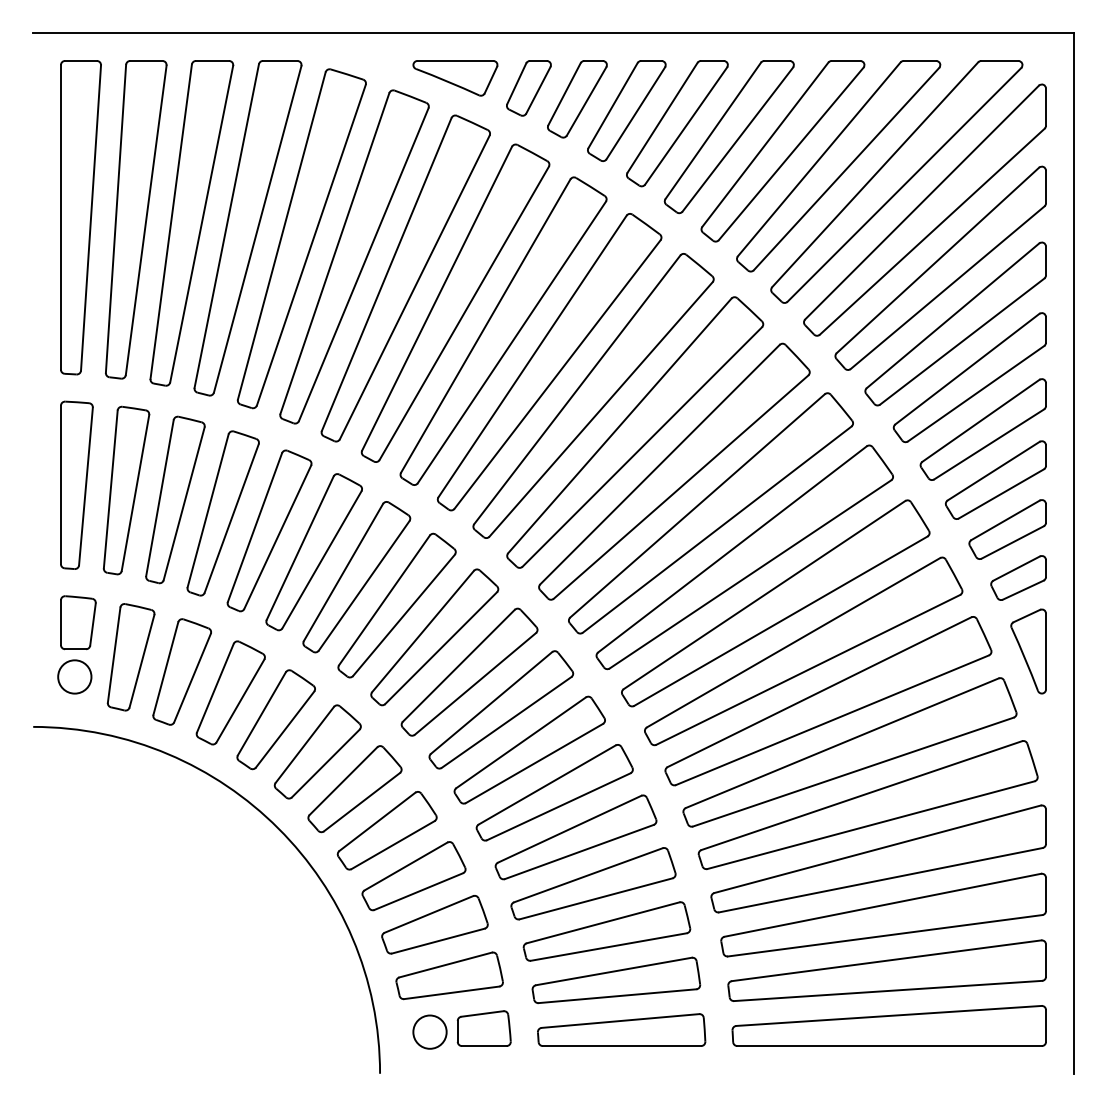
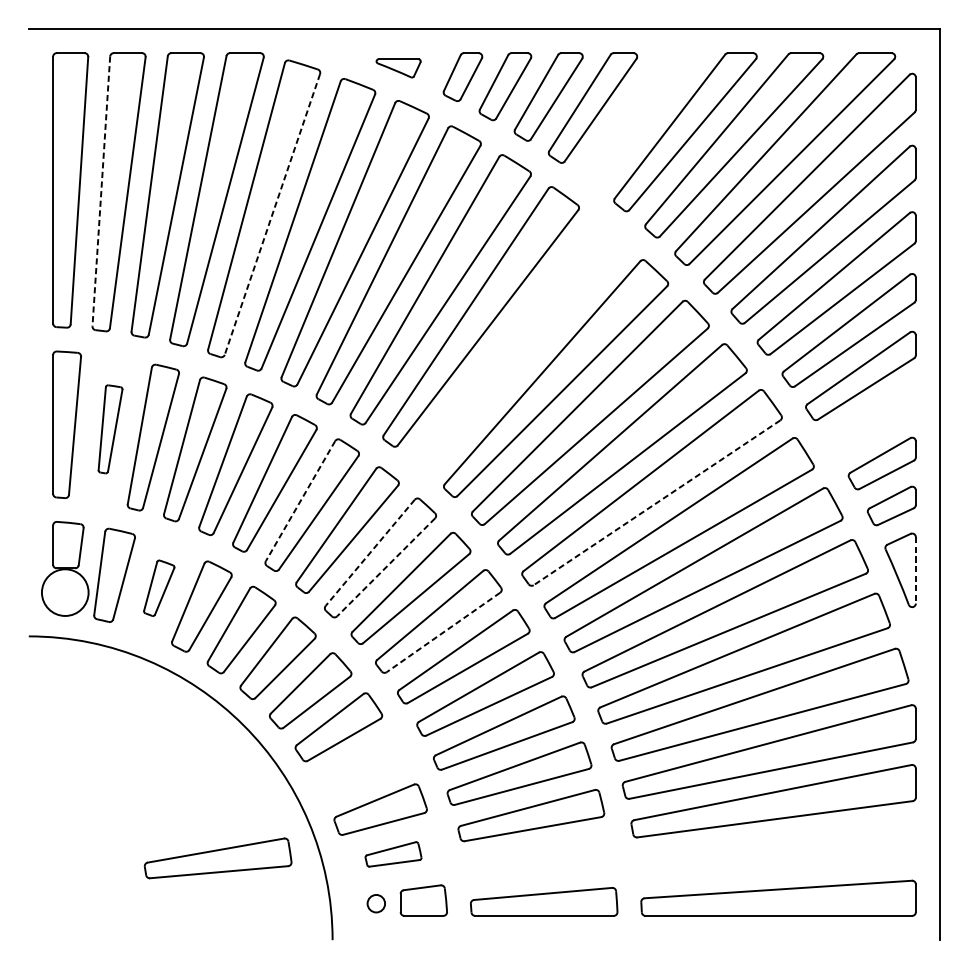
part: (455, 78) -> (398, 68), size x0.6
part: (728, 137) -> (637, 120), removed
line: (115, 219) -> (100, 191), solid -> dashed
line: (311, 245) -> (272, 214), solid -> dashed
part: (593, 395) -> (519, 346), removed
part: (995, 479) -> (871, 419), removed
part: (126, 490) -> (110, 429), size x0.6
line: (343, 572) -> (300, 501), solid -> dashed
line: (750, 574) -> (657, 502), solid -> dashed
line: (422, 631) -> (369, 552), solid -> dashed
line: (440, 648) -> (385, 567), solid -> dashed
line: (1046, 651) -> (916, 570), solid -> dashed
part: (181, 671) -> (158, 587), size x0.6
circle: (74, 676) -> (64, 592), size x1.6
line: (506, 722) -> (443, 632), solid -> dashed
part: (413, 876) -> (361, 767), removed
part: (886, 970) -> (776, 849), removed
part: (449, 975) -> (393, 854), size x0.6
part: (616, 980) -> (218, 858), moved
circle: (429, 1031) -> (375, 903), size x0.6

